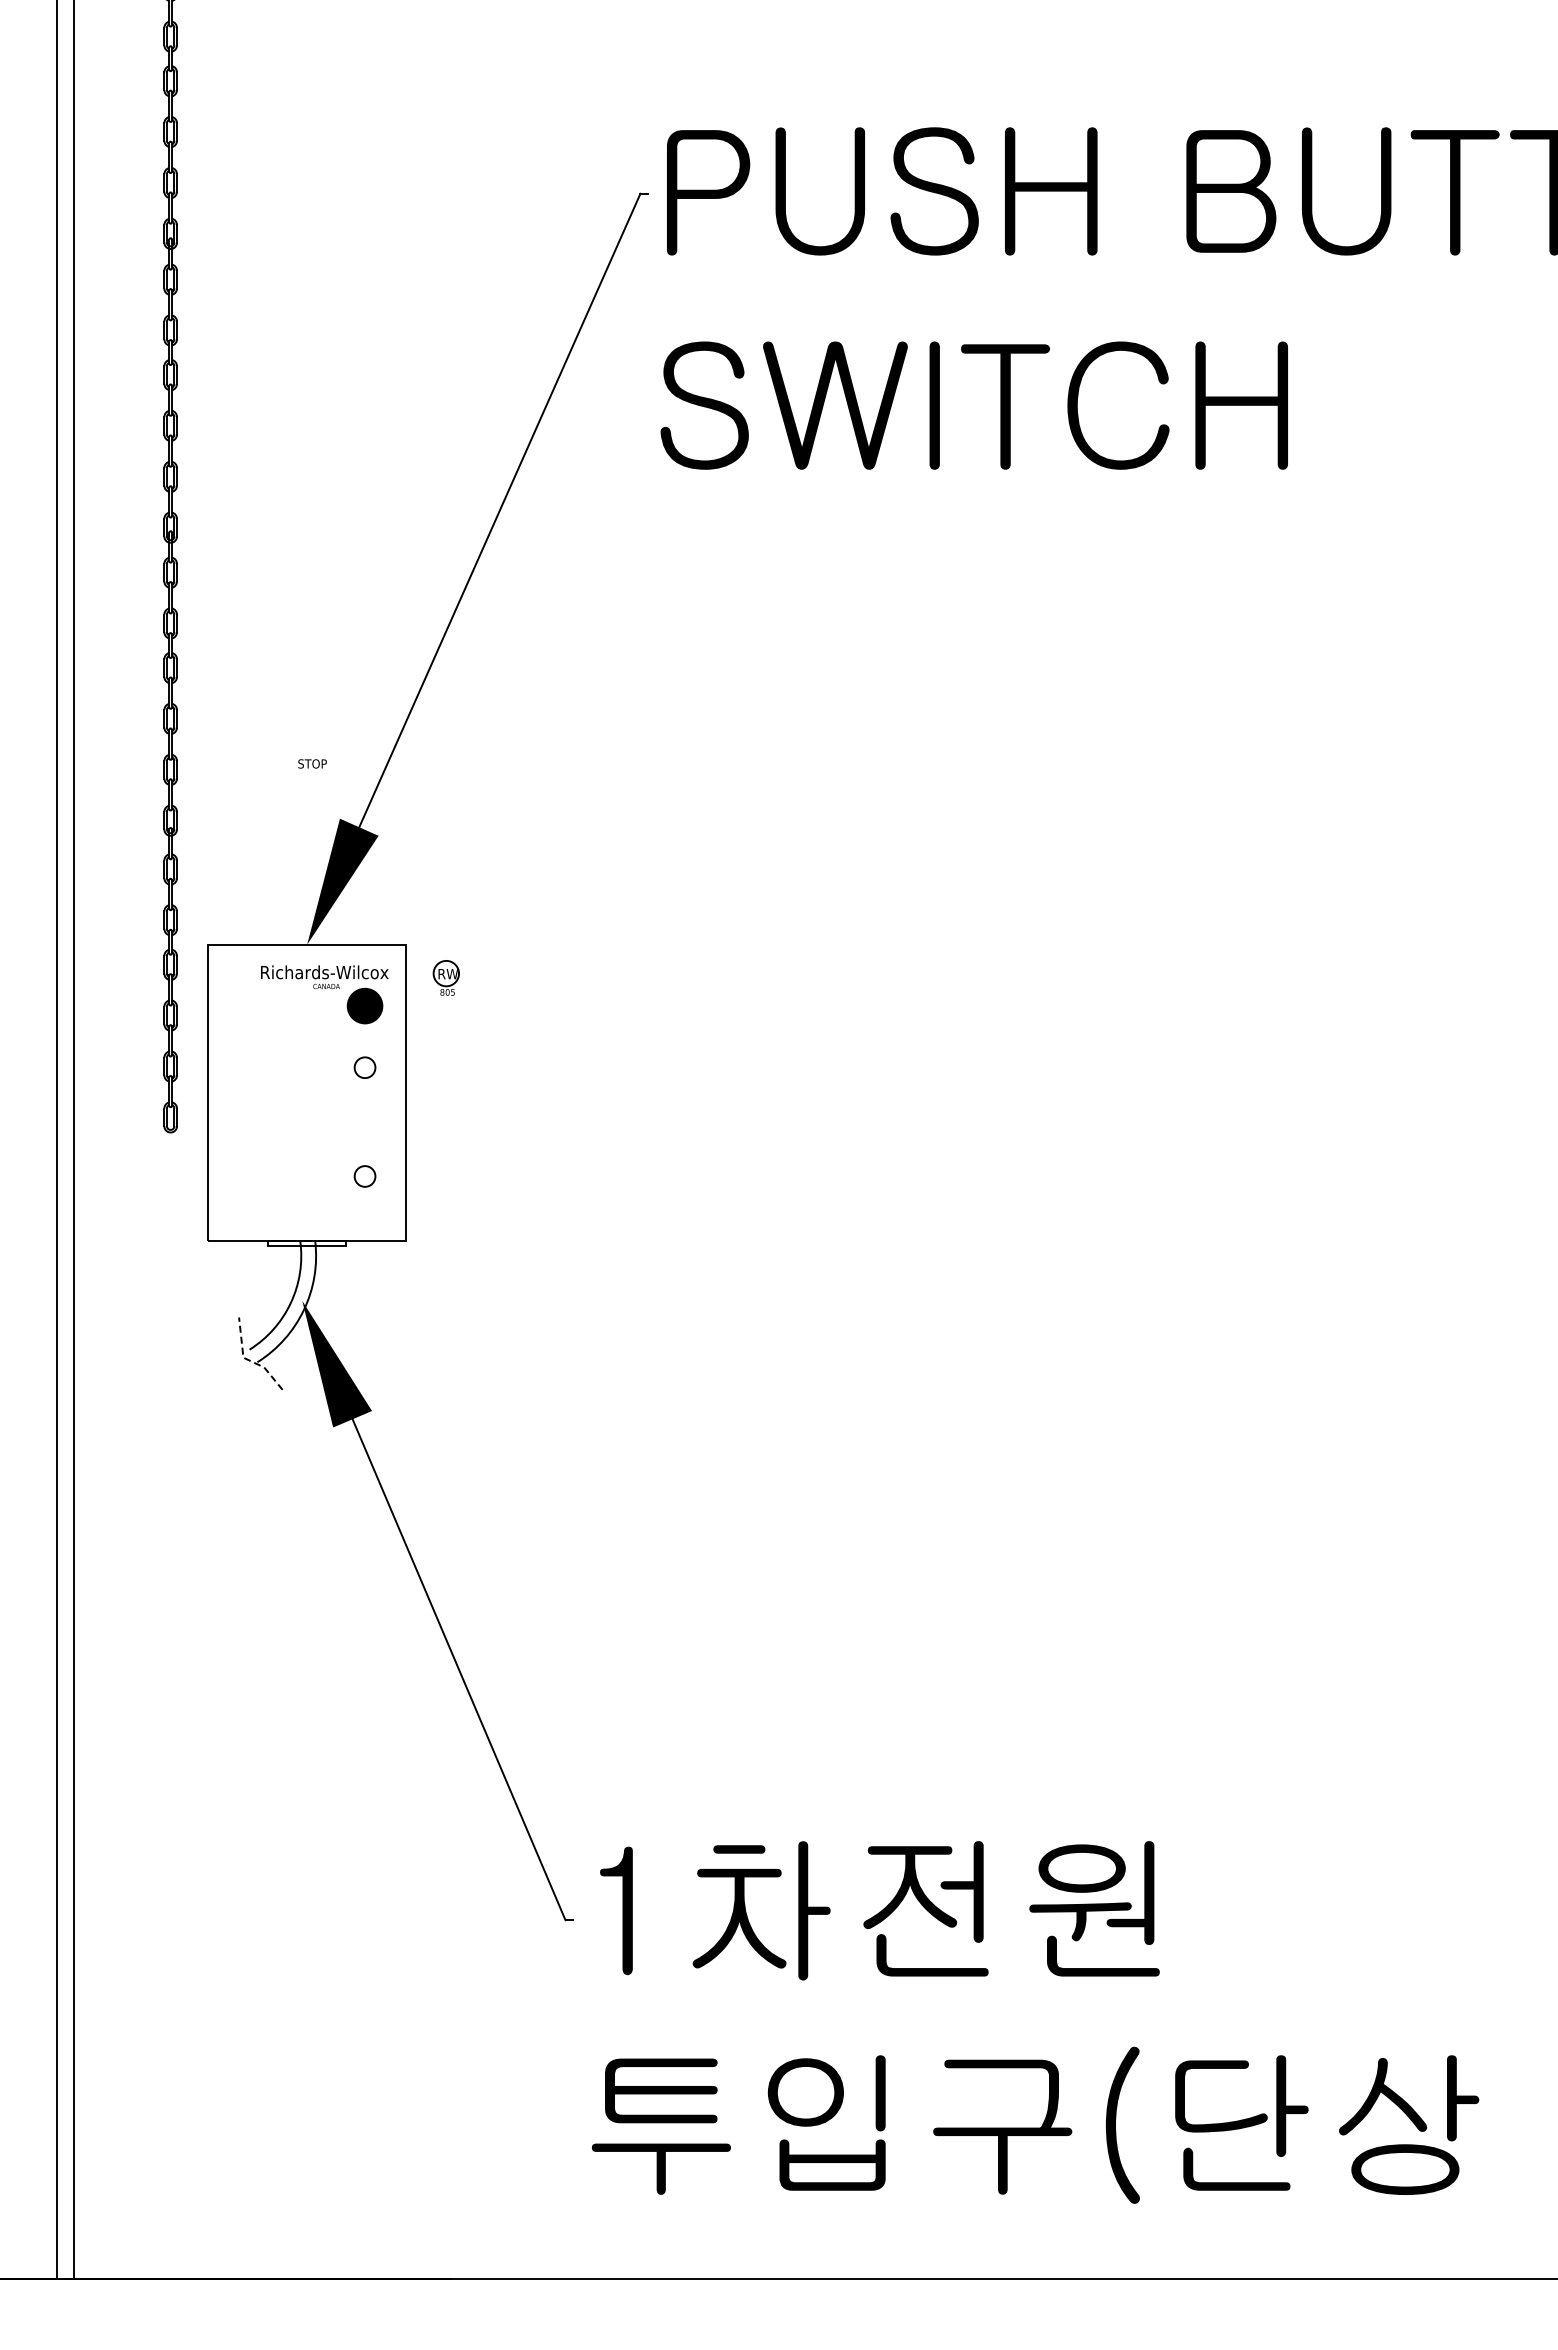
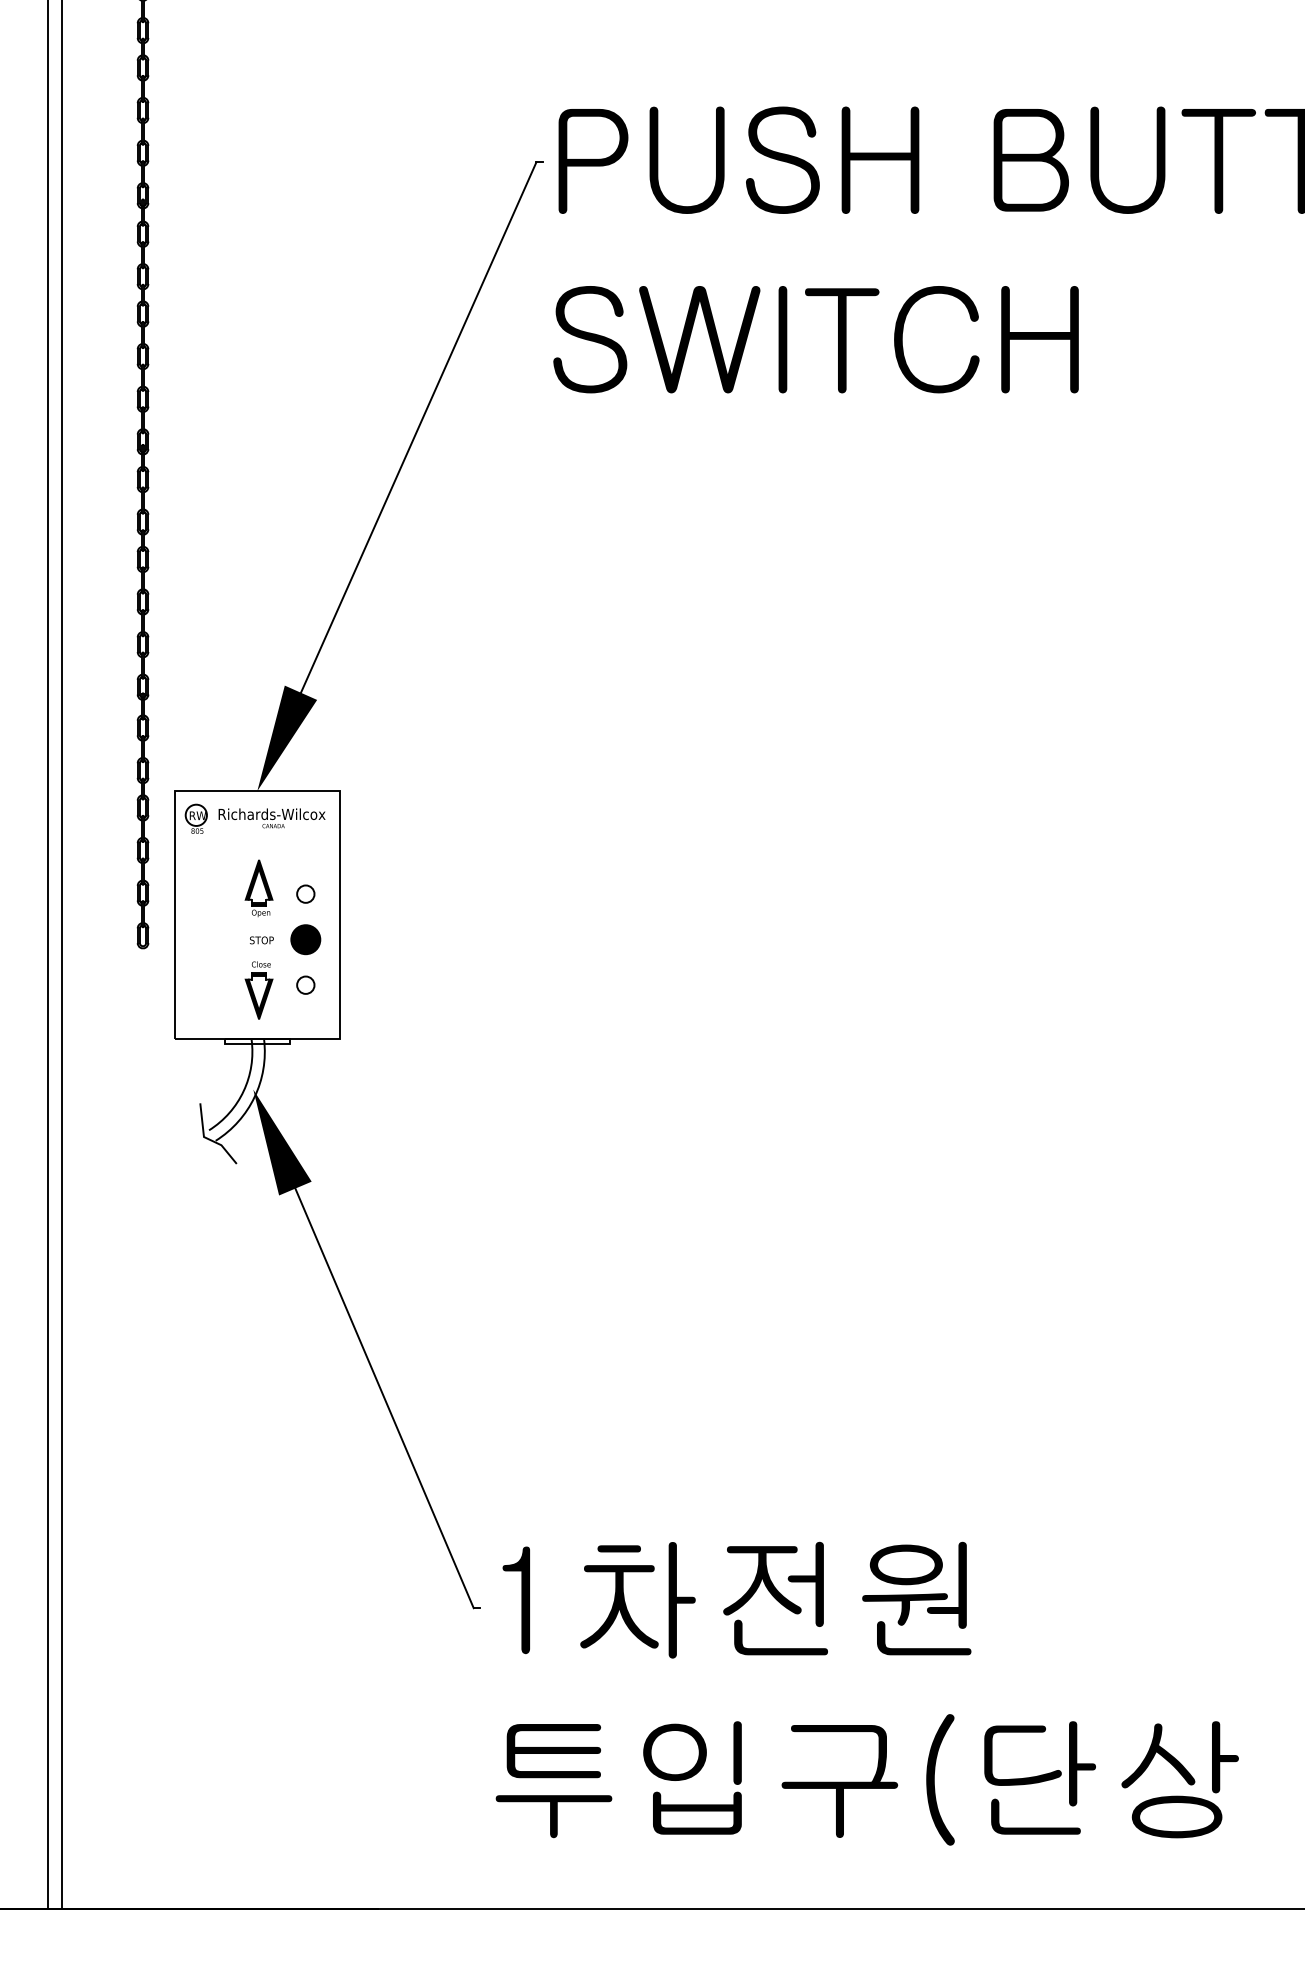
text: (312, 763) -> (261, 940), moved
part: (445, 977) -> (195, 818), moved
part: (364, 1005) -> (305, 939), moved
part: (309, 1060) -> (259, 888), added
part: (309, 1182) -> (259, 990), added
line: (248, 1360) -> (208, 1139), dashed -> solid

